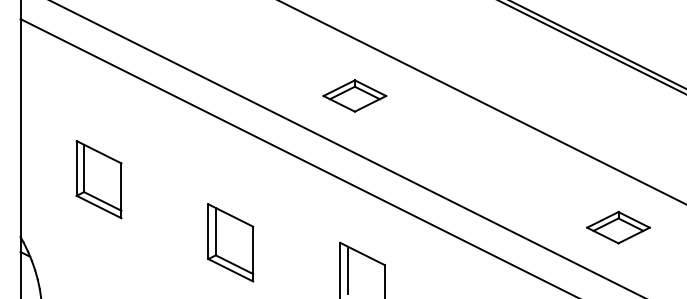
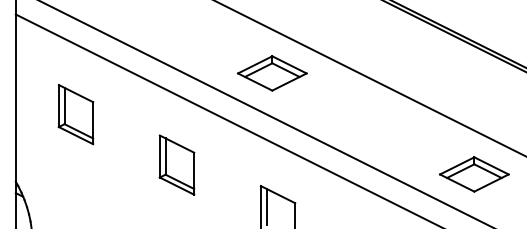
part: (353, 96) -> (271, 73), size x1.43
part: (98, 179) -> (75, 114), moved
part: (618, 227) -> (474, 174), size x1.43
part: (230, 242) -> (176, 164), moved

